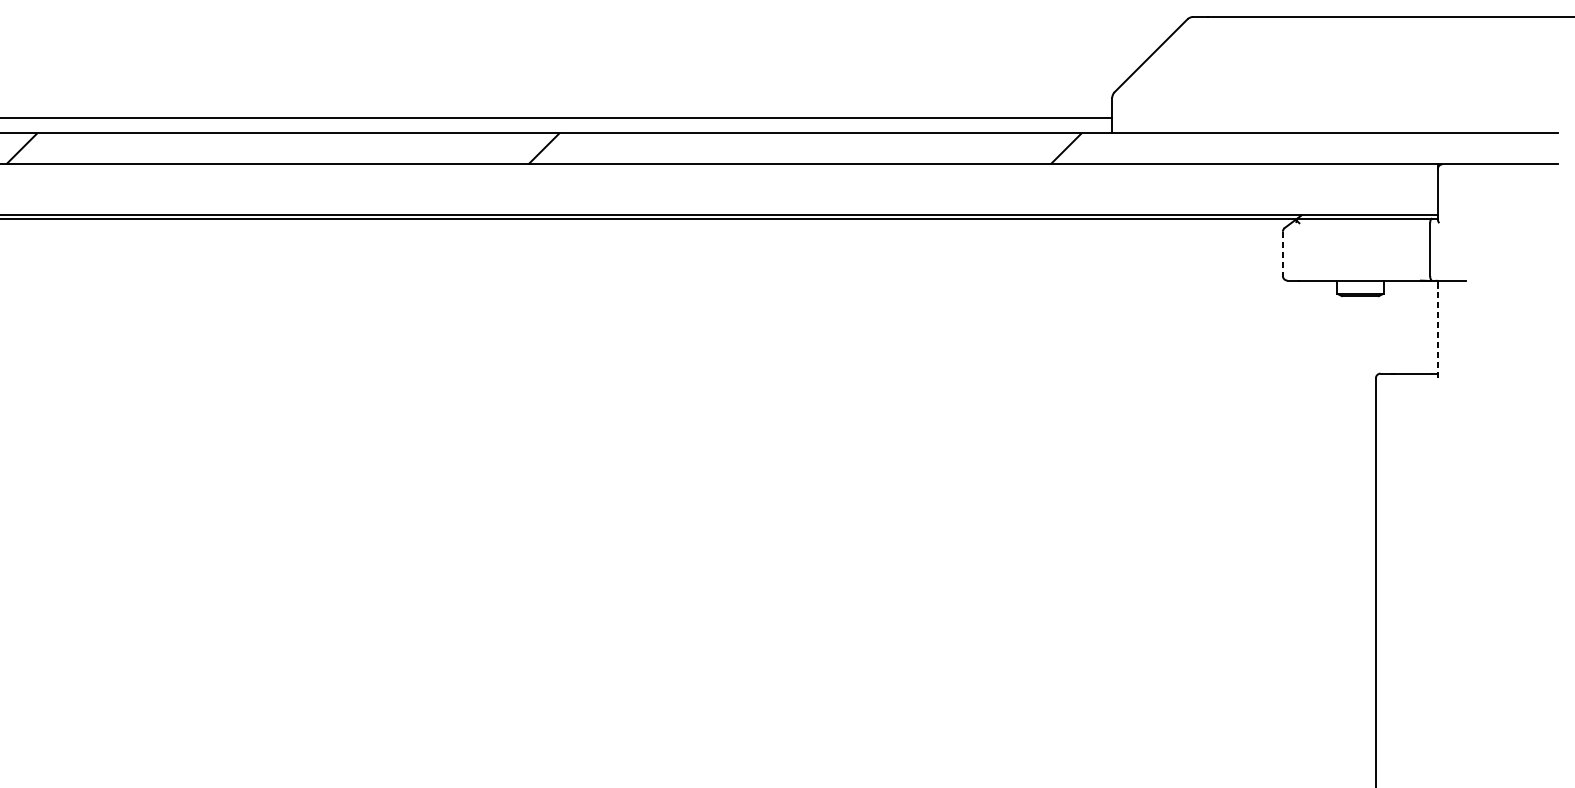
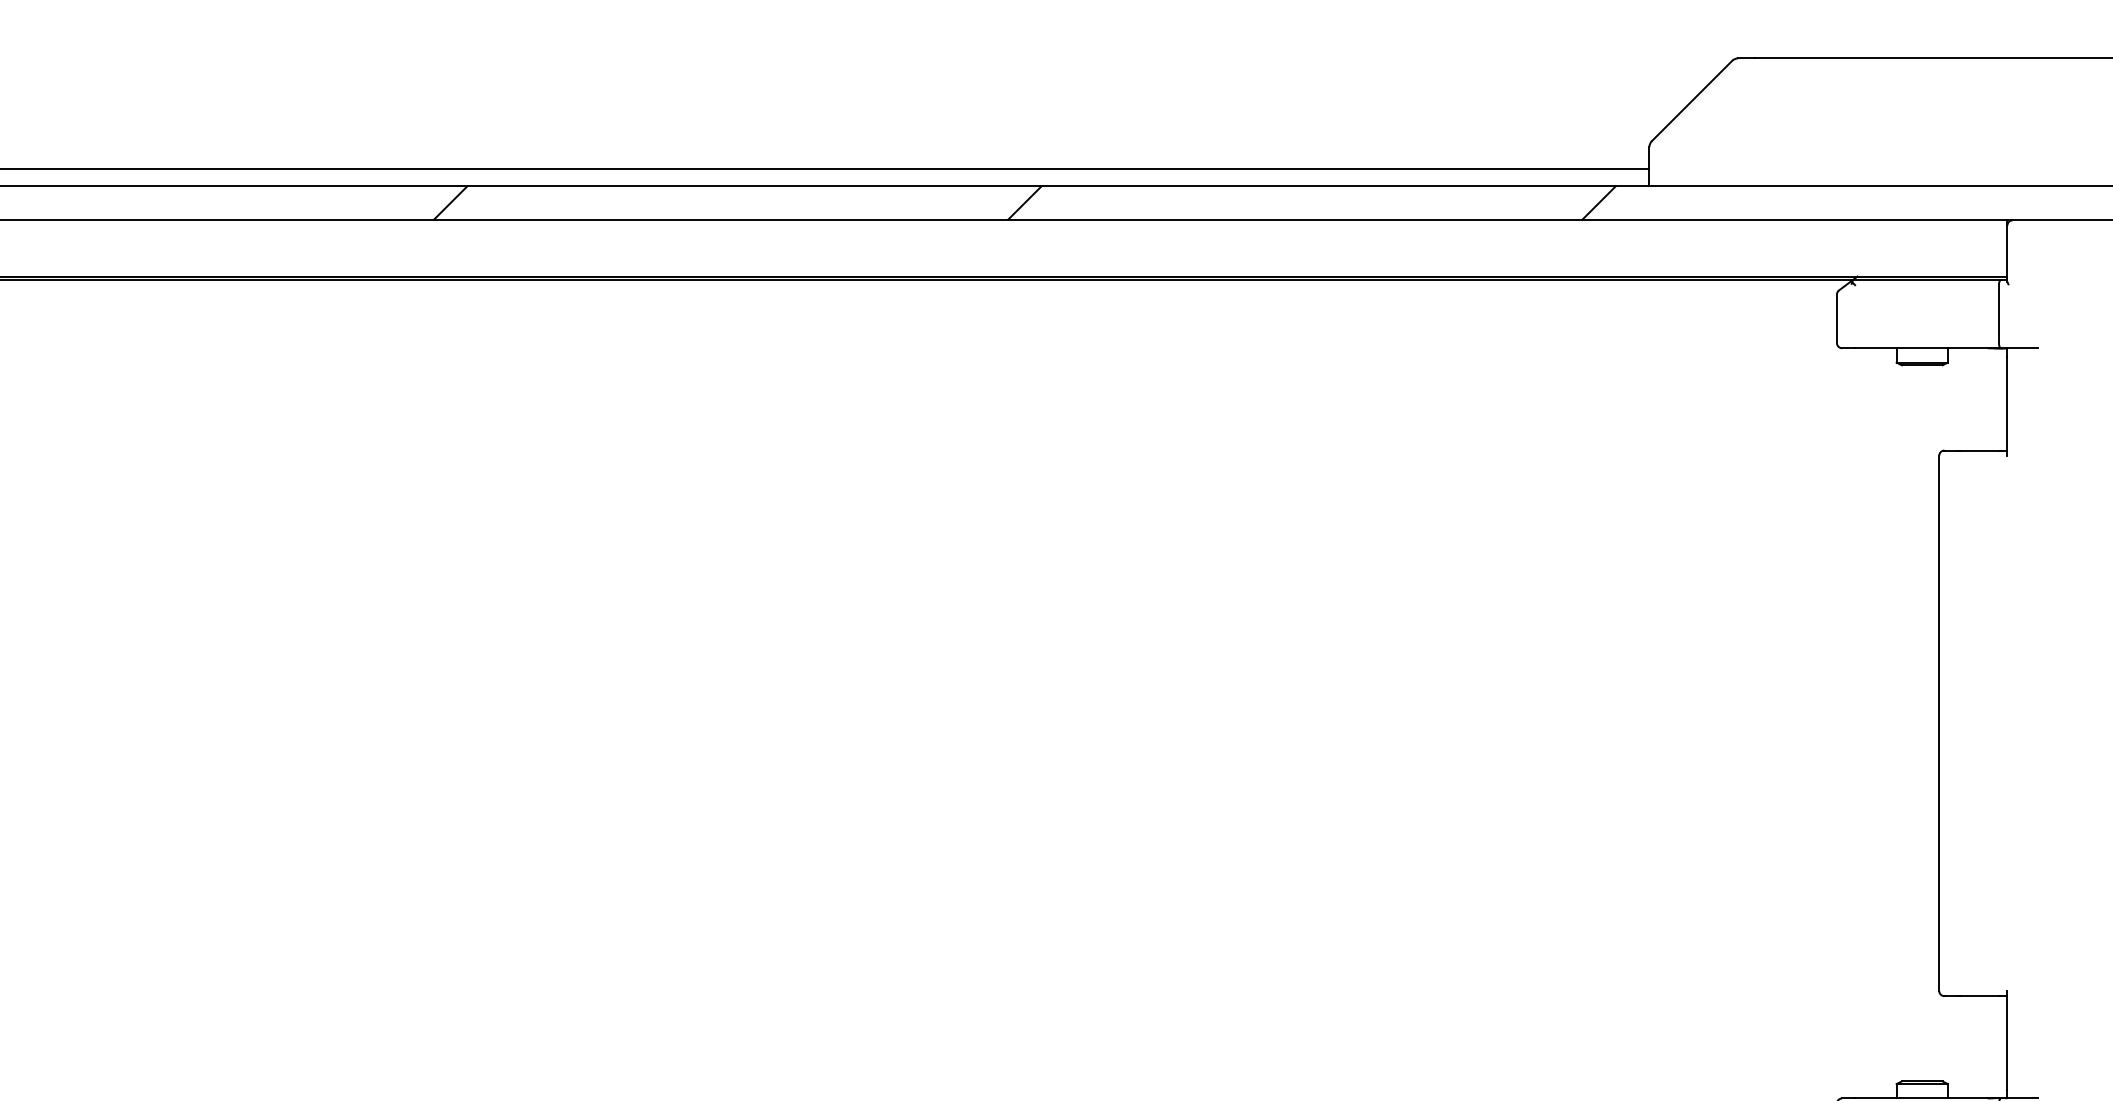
line: (1282, 254) -> (1836, 319), dashed -> solid
line: (1437, 332) -> (2007, 405), dashed -> solid

